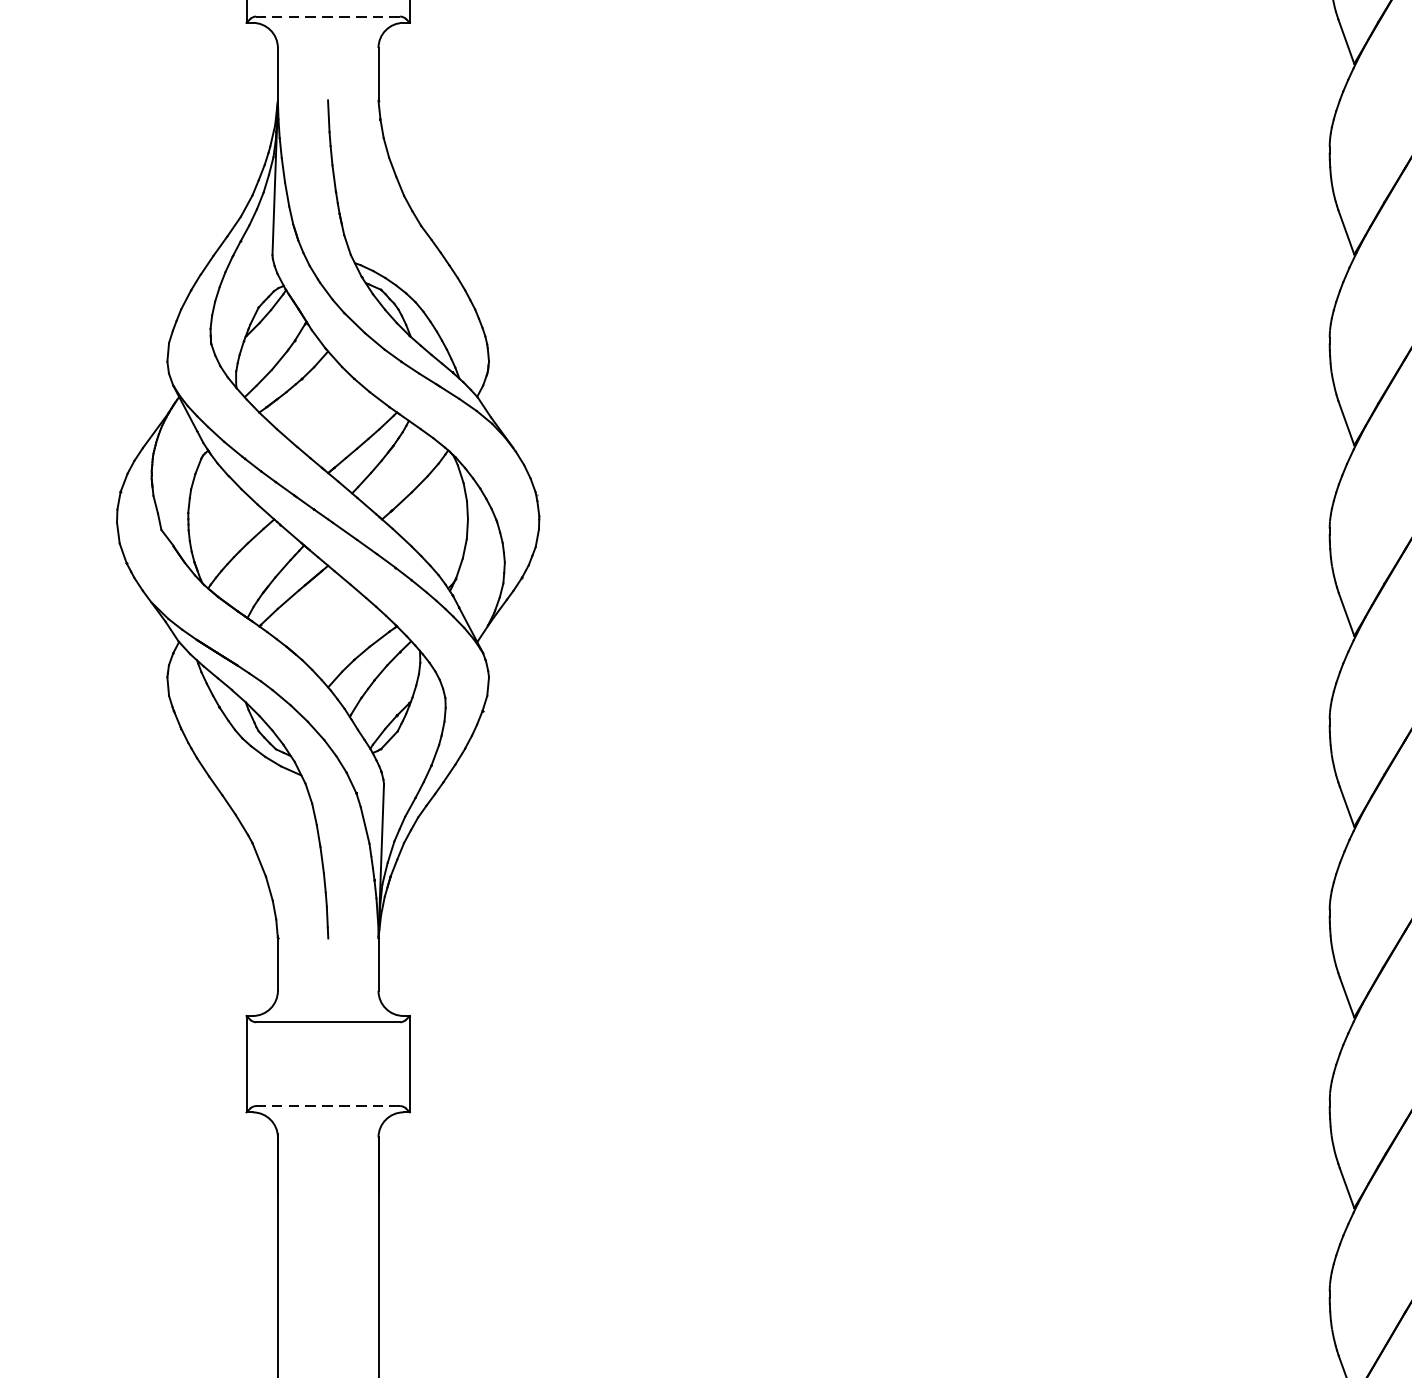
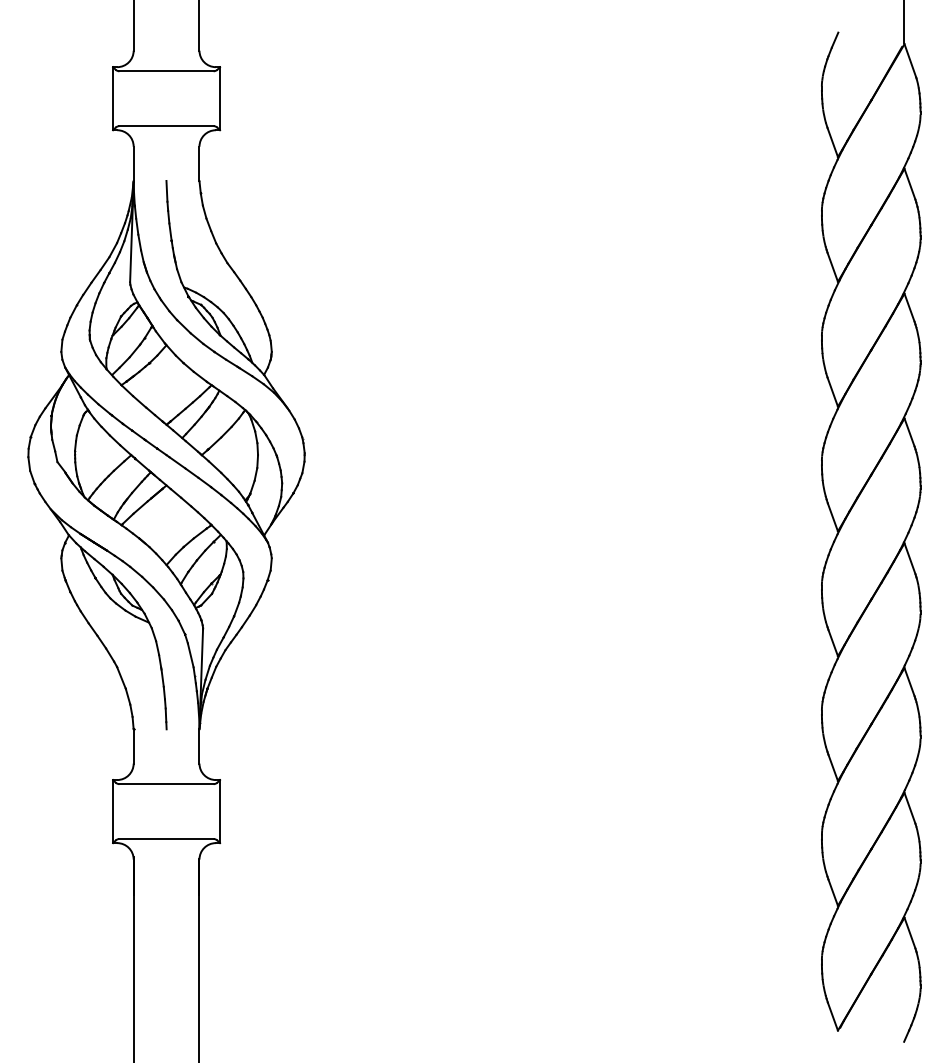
line: (328, 17) -> (166, 126), dashed -> solid
line: (328, 1106) -> (166, 839), dashed -> solid

